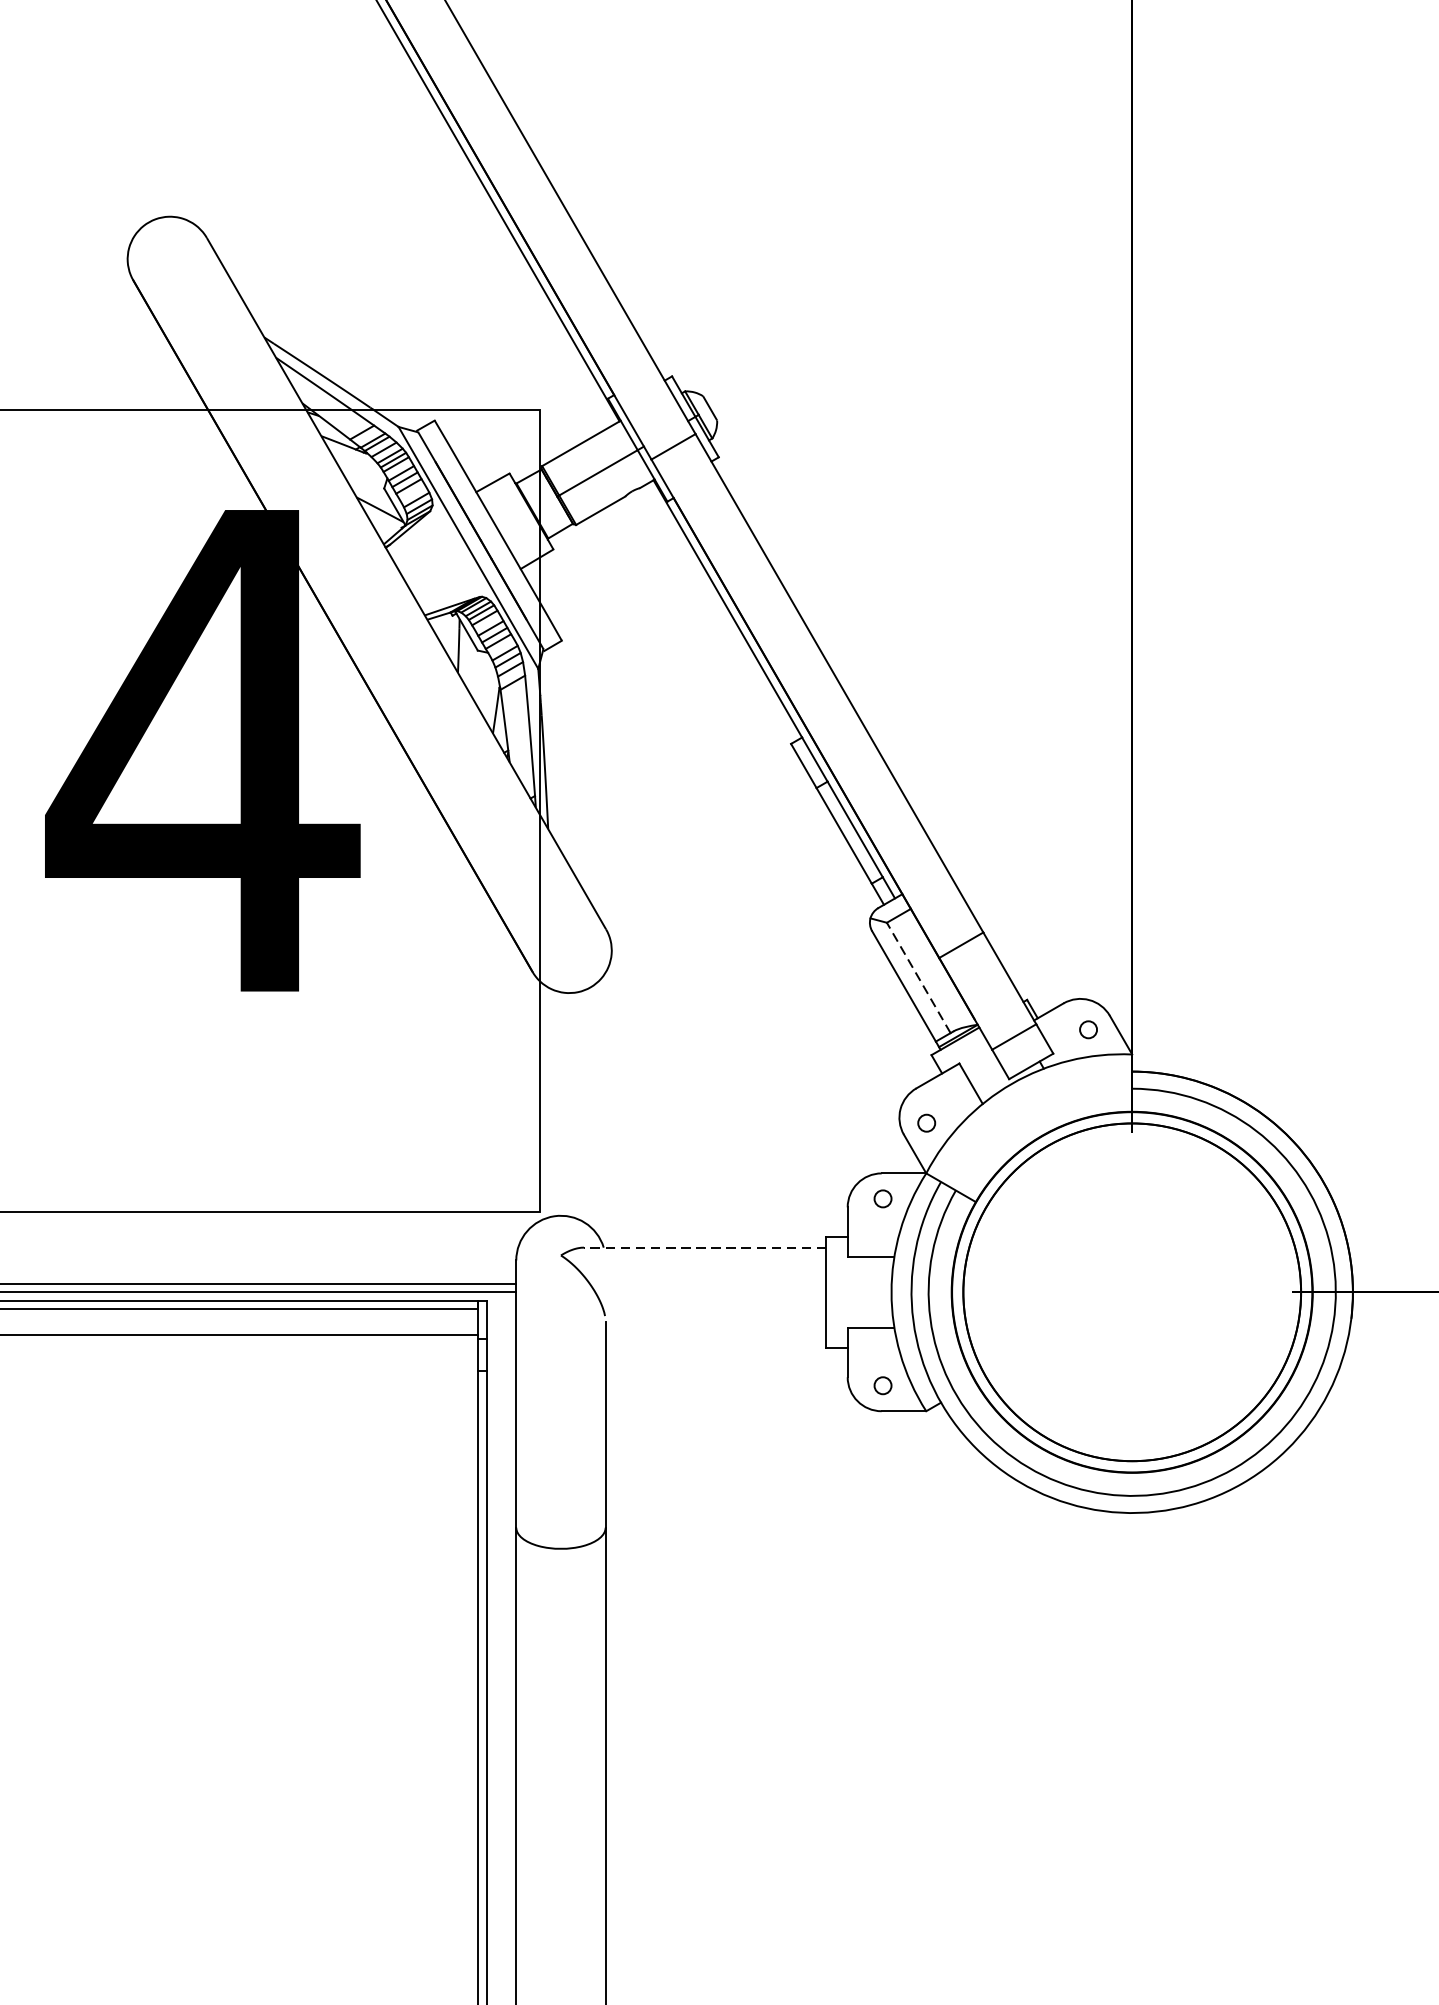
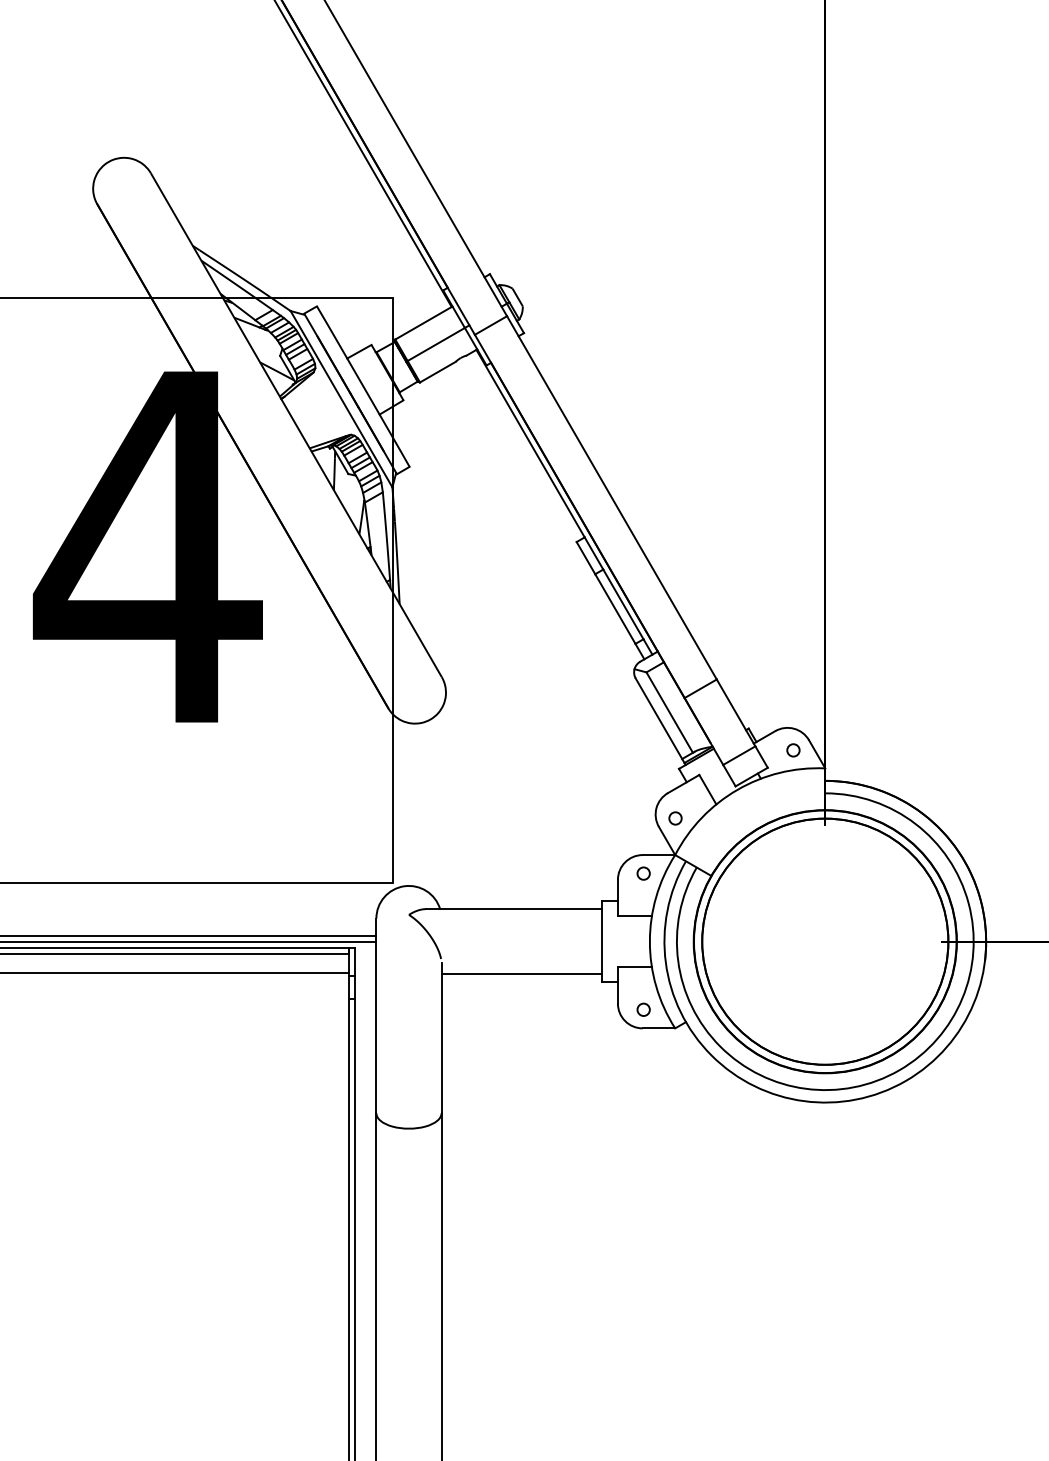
line: (918, 977) -> (669, 712), dashed -> solid
line: (704, 1248) -> (513, 909), dashed -> solid
line: (715, 1337) -> (521, 974), added

